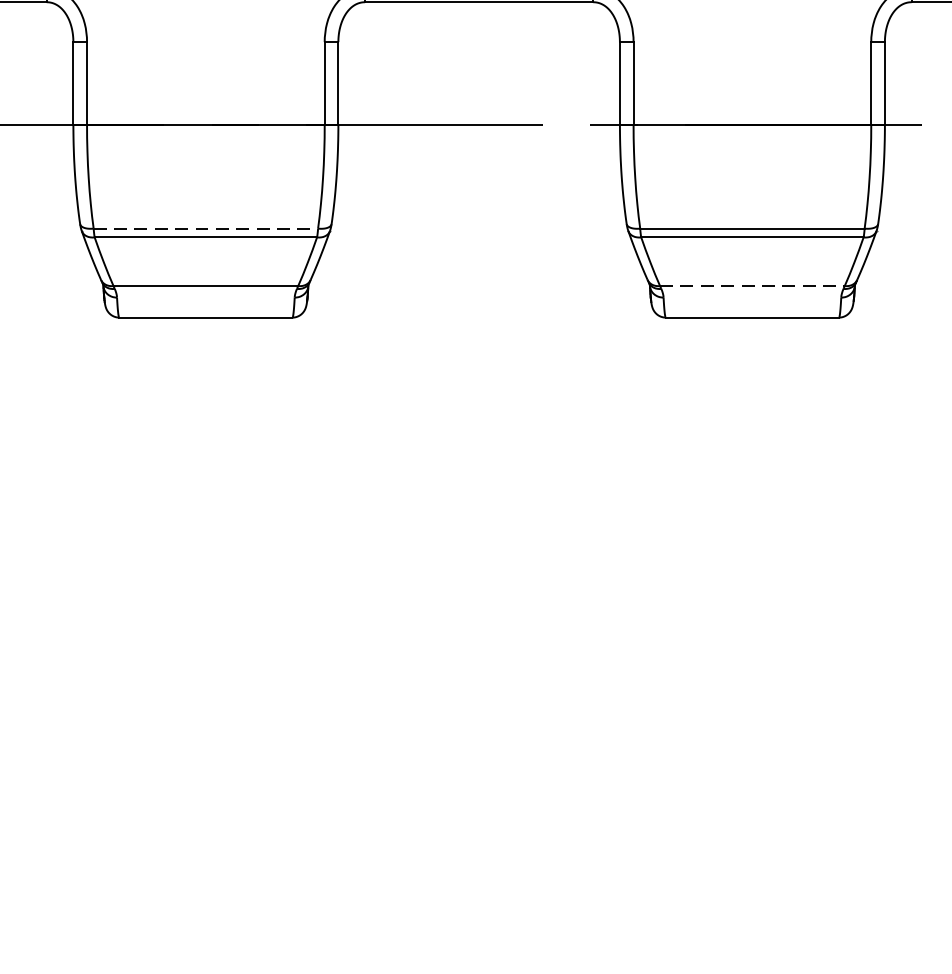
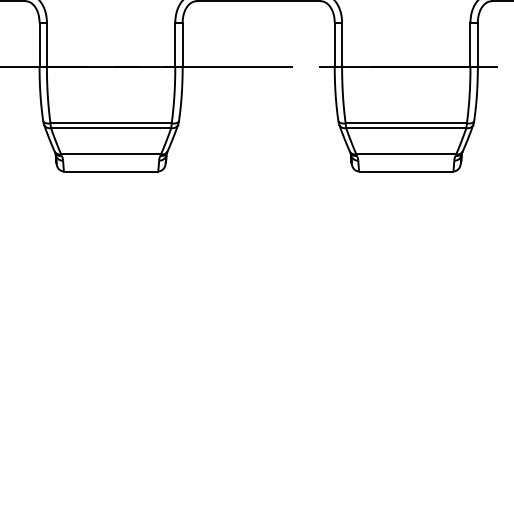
line: (206, 228) -> (111, 123), dashed -> solid
line: (752, 286) -> (406, 154), dashed -> solid

